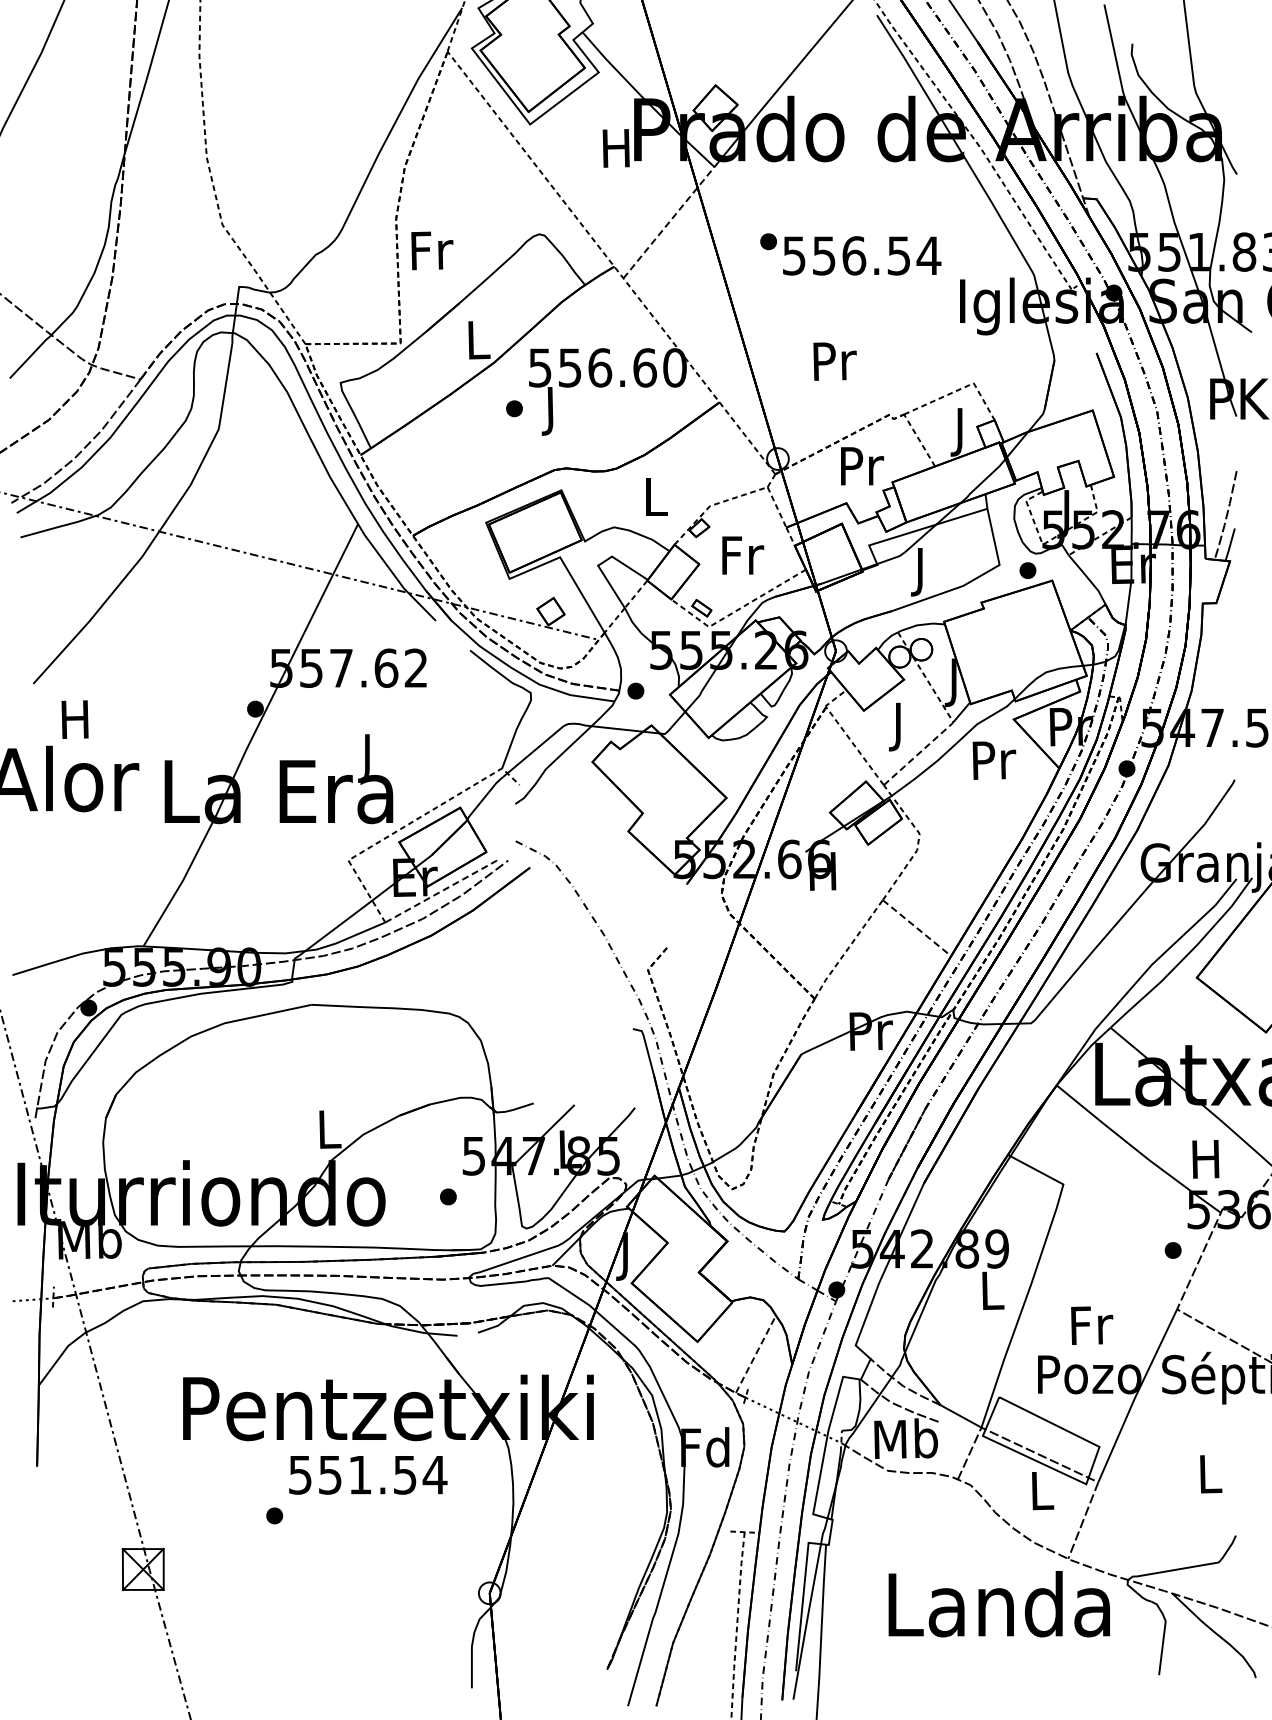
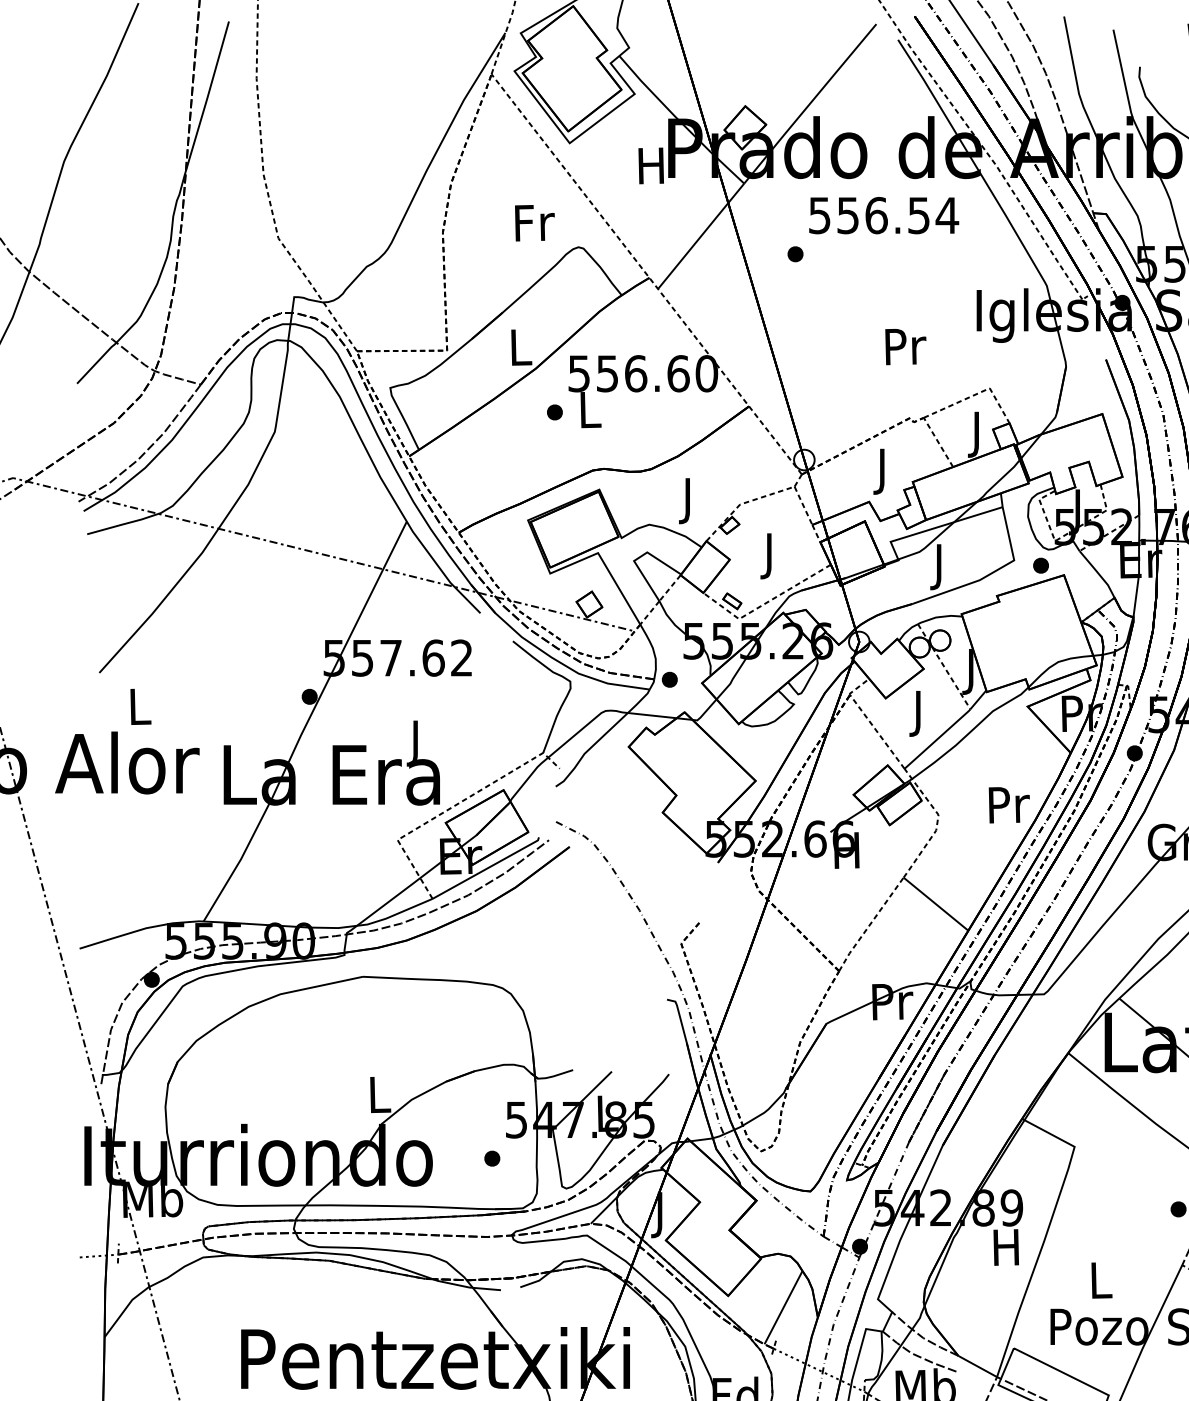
line: (669, 221) -> (701, 235), dashed -> solid
text: (432, 250) -> (535, 222), moved
text: (862, 255) -> (884, 215), moved
text: (834, 361) -> (905, 346), moved
text: (552, 411) -> (590, 415), J -> L
text: (862, 471) -> (884, 471), Pr -> J
text: (656, 502) -> (689, 501), L -> J
text: (743, 560) -> (771, 556), Fr -> J
text: (74, 719) -> (138, 706), H -> L
line: (919, 753) -> (938, 738), dashed -> solid
text: (994, 760) -> (1009, 805), moved
line: (443, 890) -> (487, 868), dashed -> solid
line: (917, 928) -> (936, 904), dashed -> solid
text: (990, 1290) -> (1005, 1247), L -> H
text: (1092, 1325) -> (1102, 1280), Fr -> L
line: (755, 1354) -> (783, 1307), dashed -> solid

